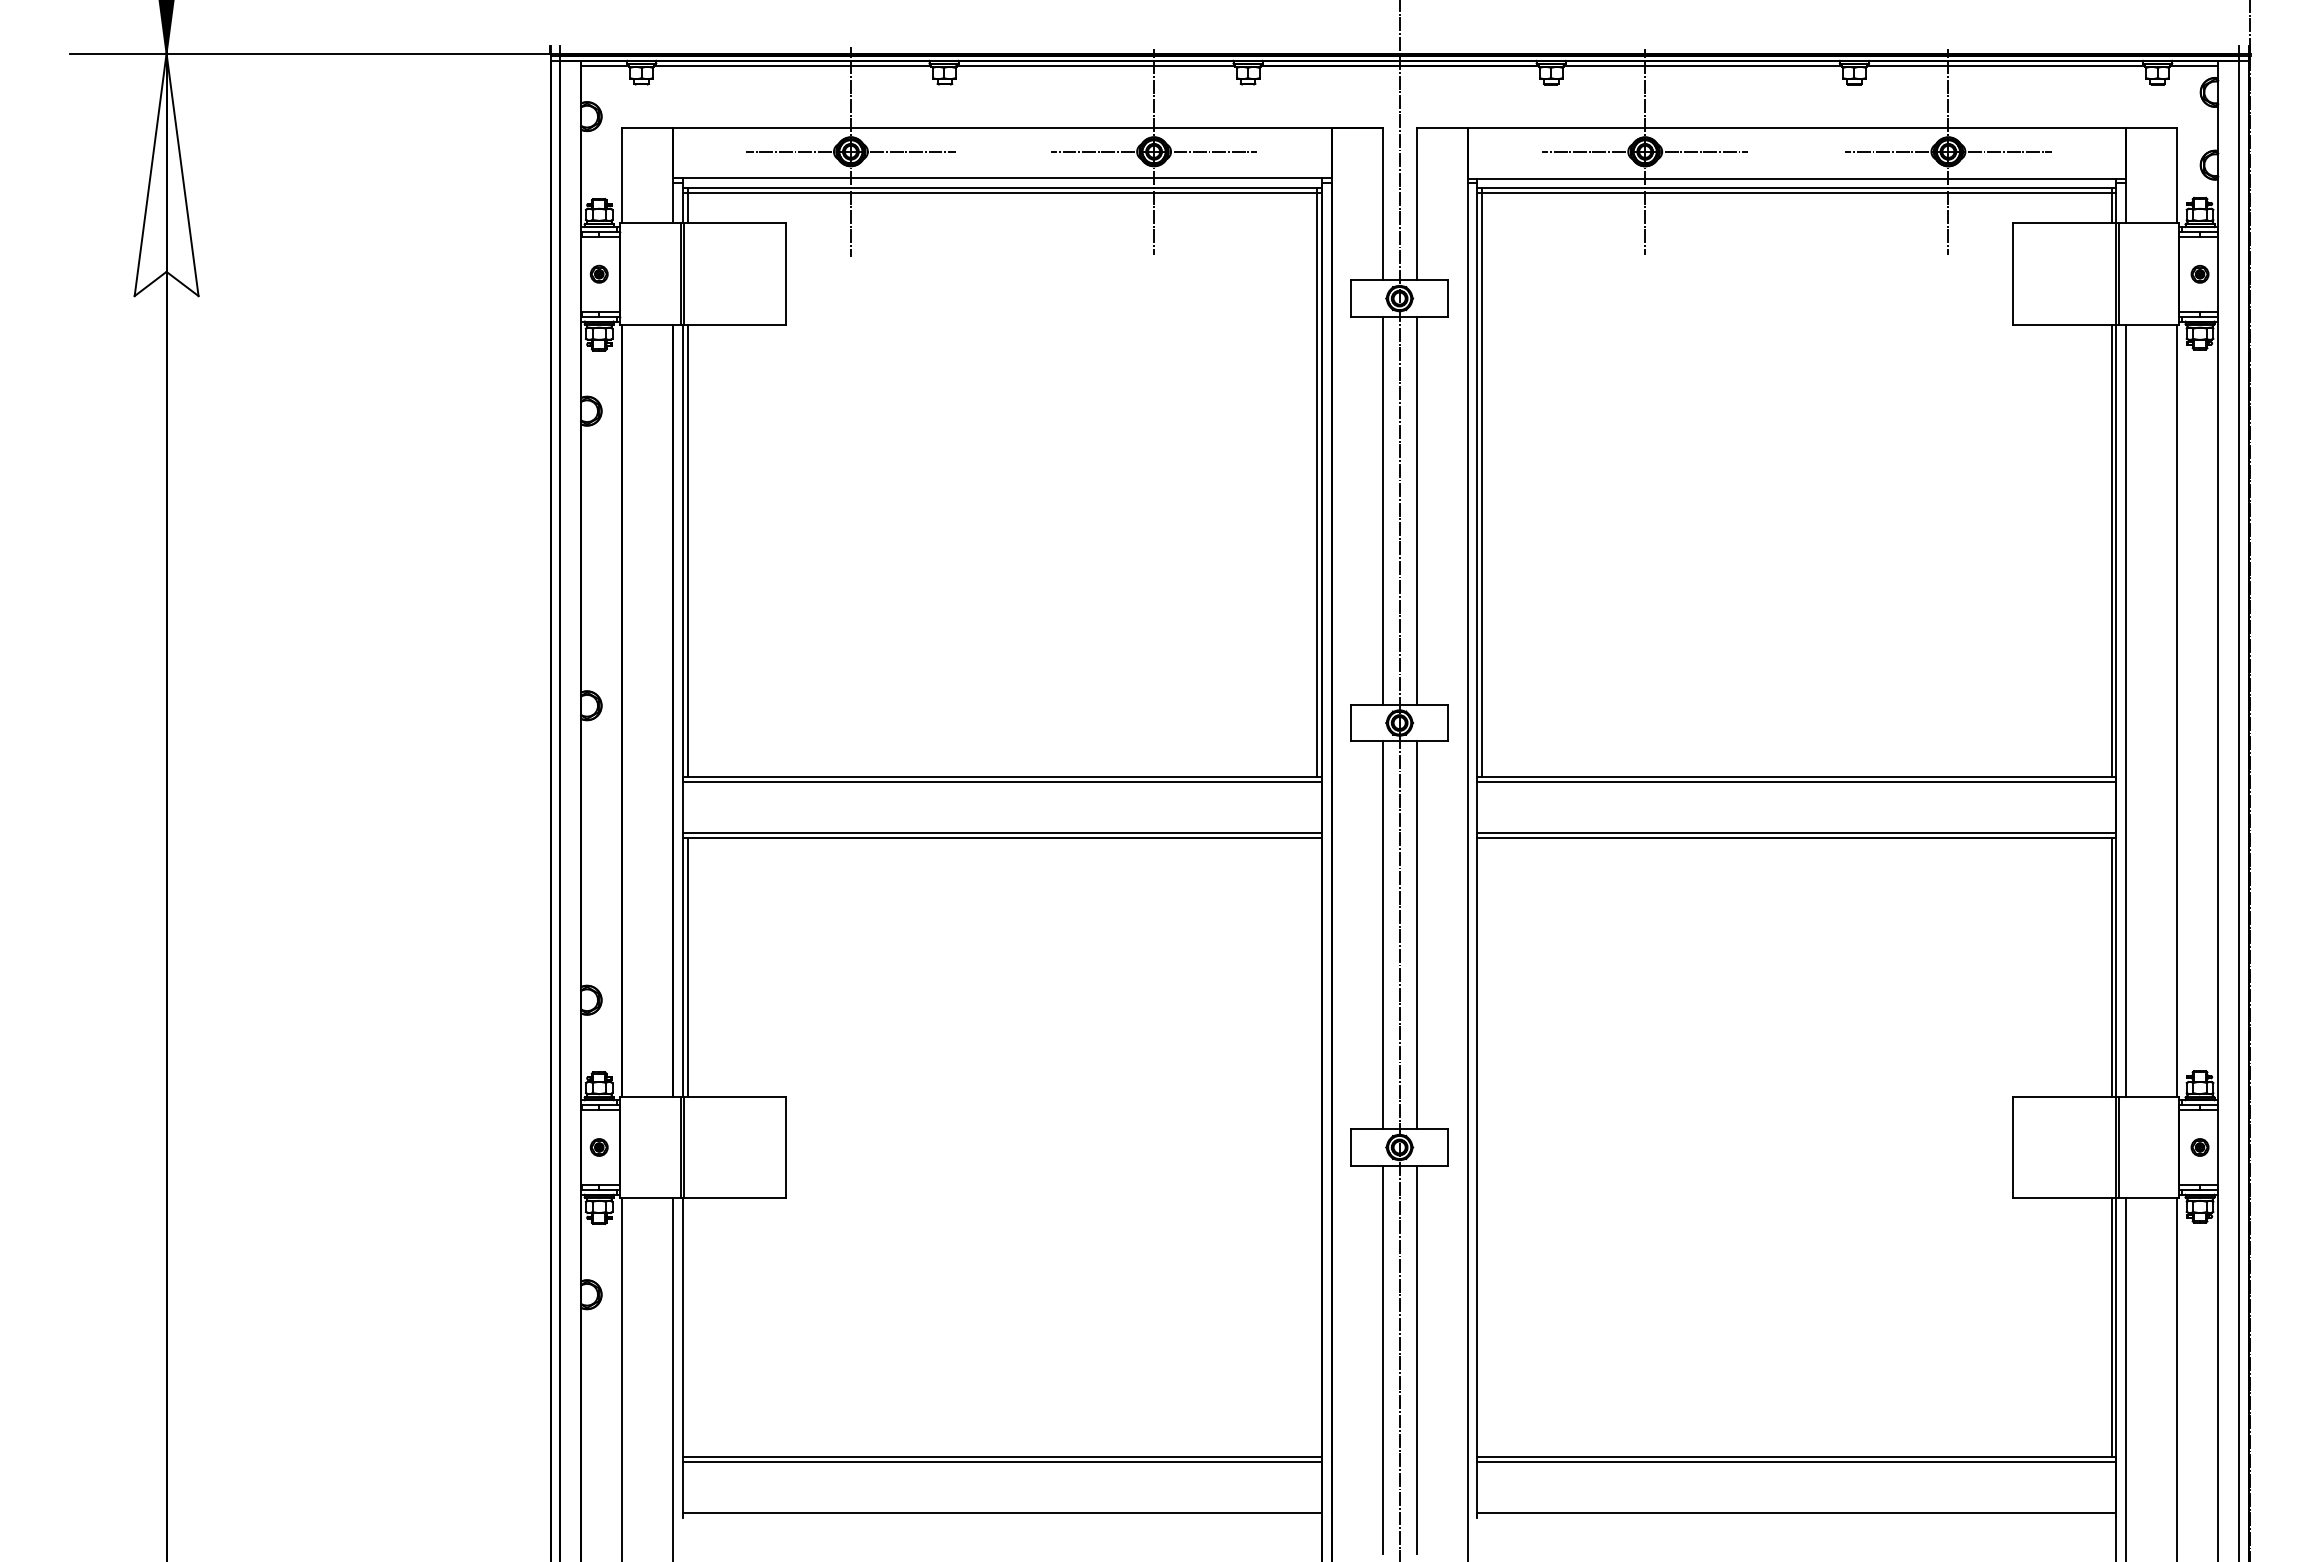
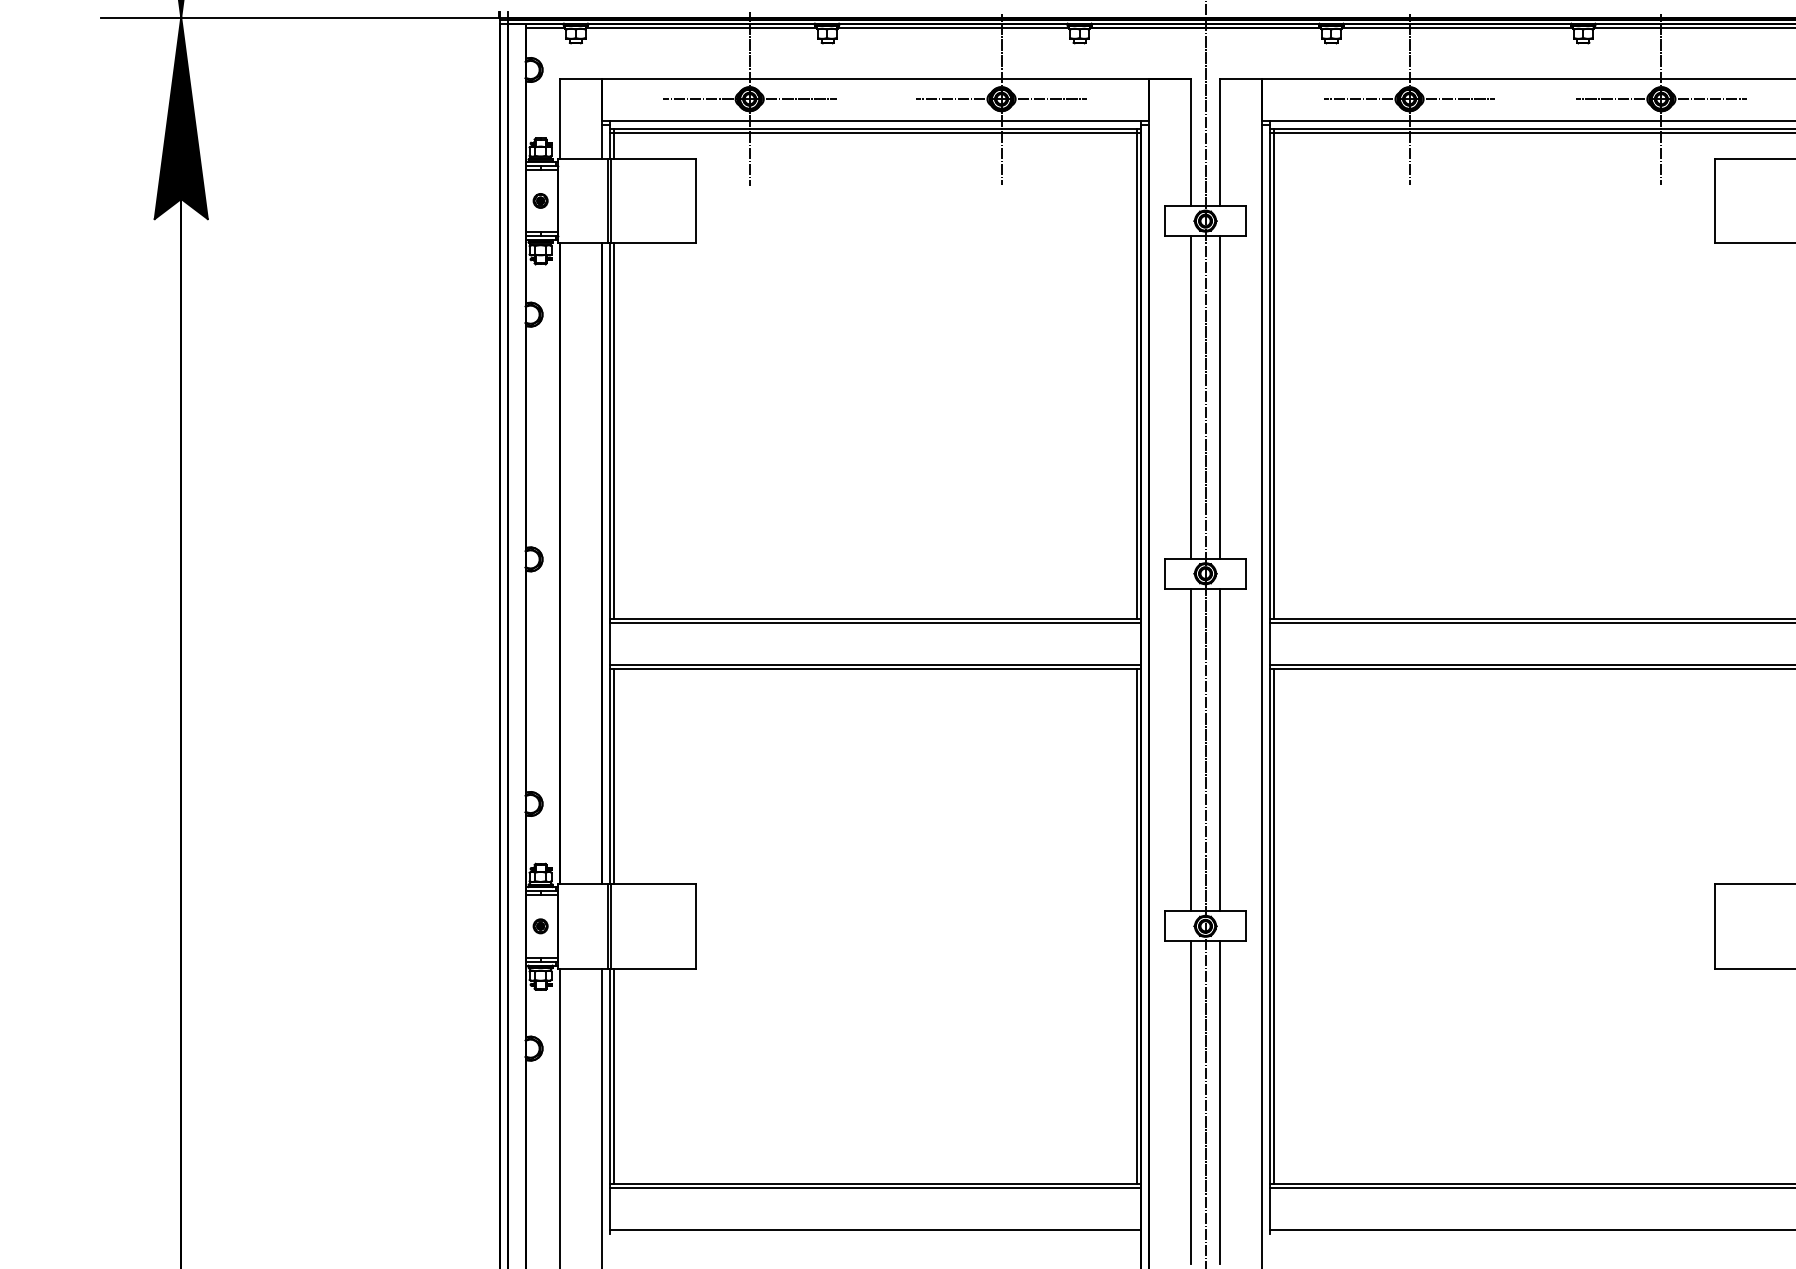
fill: (166, 174) -> (181, 118), added
line: (1317, 1147) -> (1137, 926), added
line: (1482, 1147) -> (1274, 926), added
line: (687, 1327) -> (613, 1075), added

